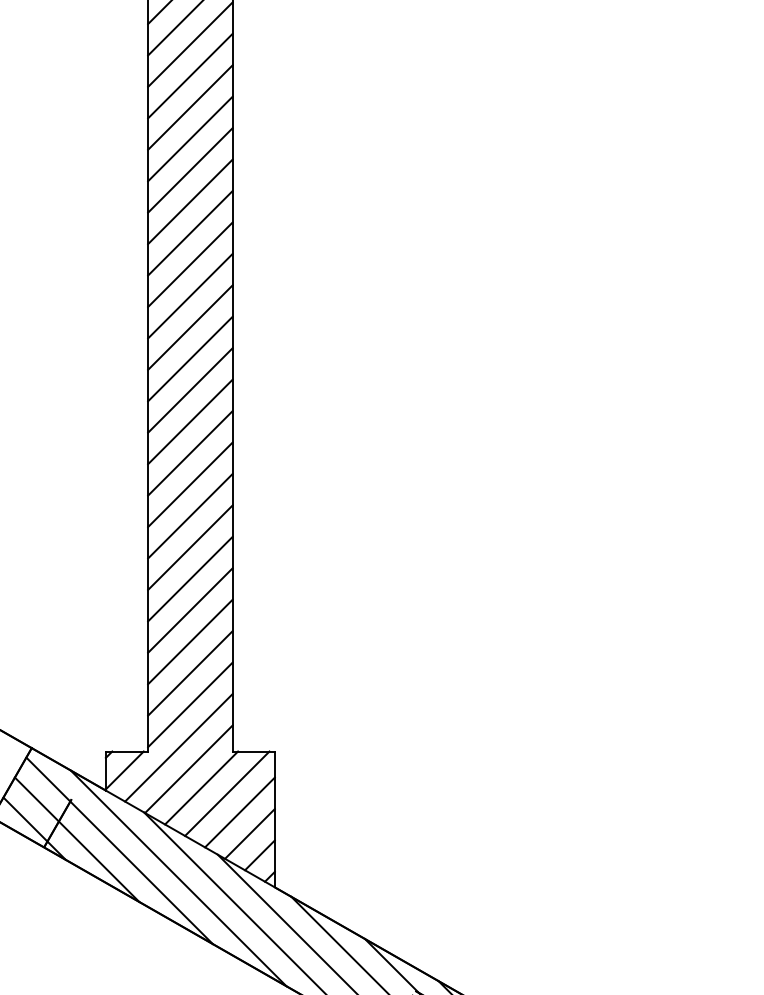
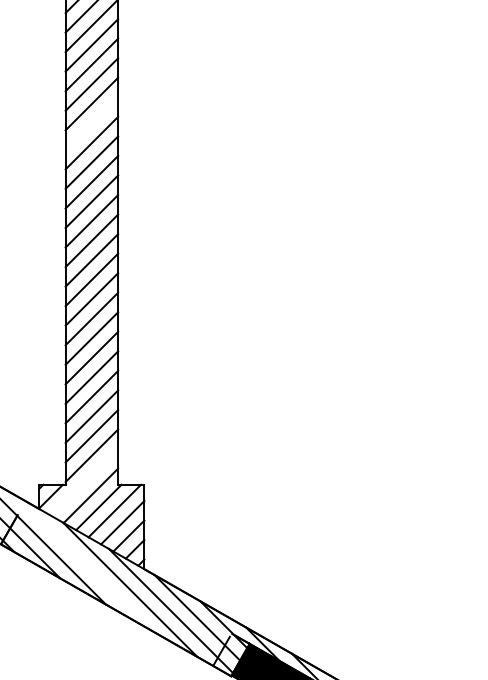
line: (189, 170) -> (91, 123), removed
line: (178, 747) -> (84, 482), removed
line: (178, 878) -> (84, 563), removed

